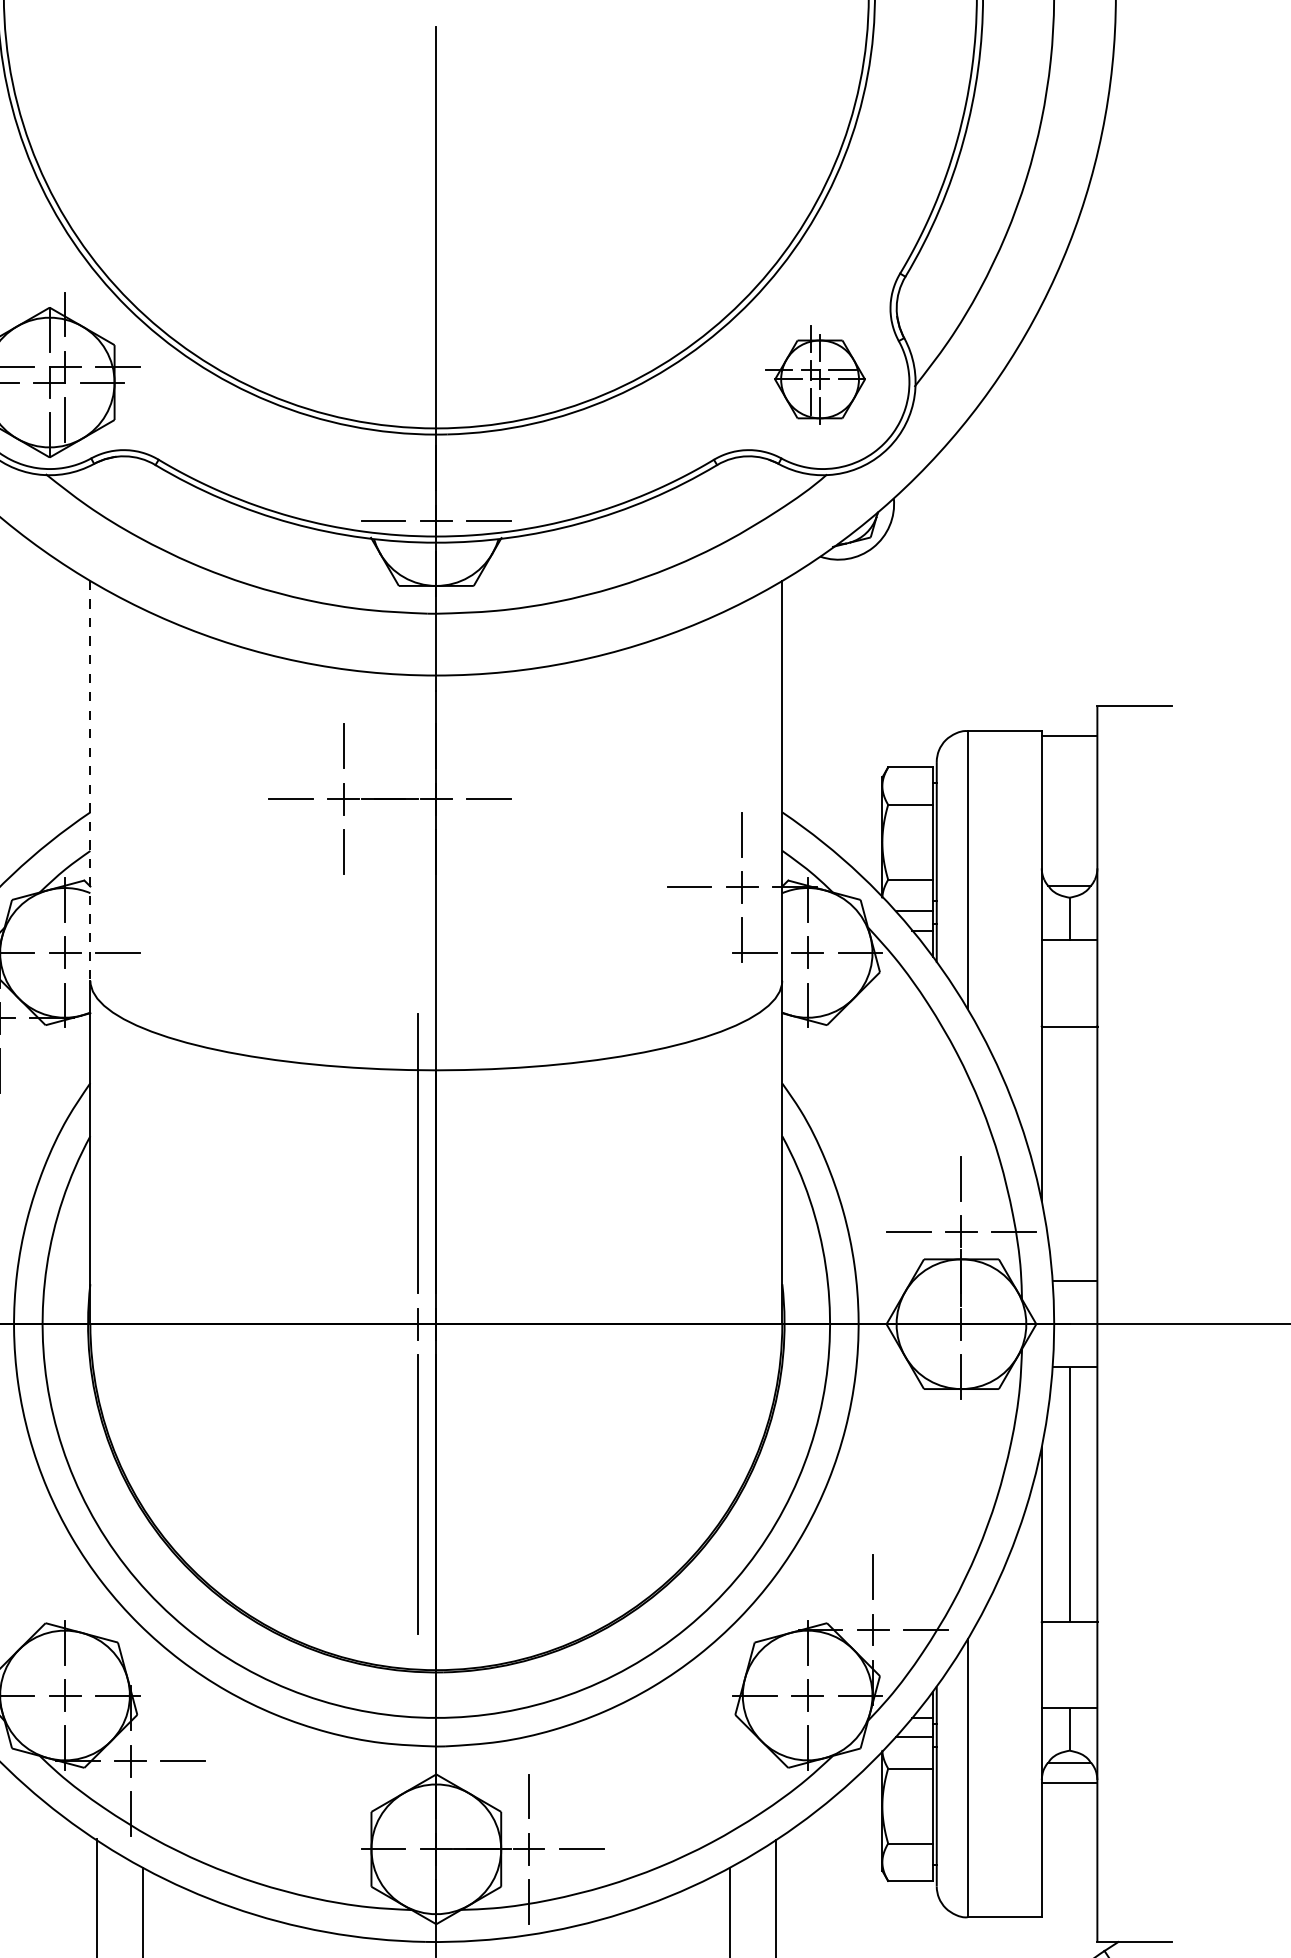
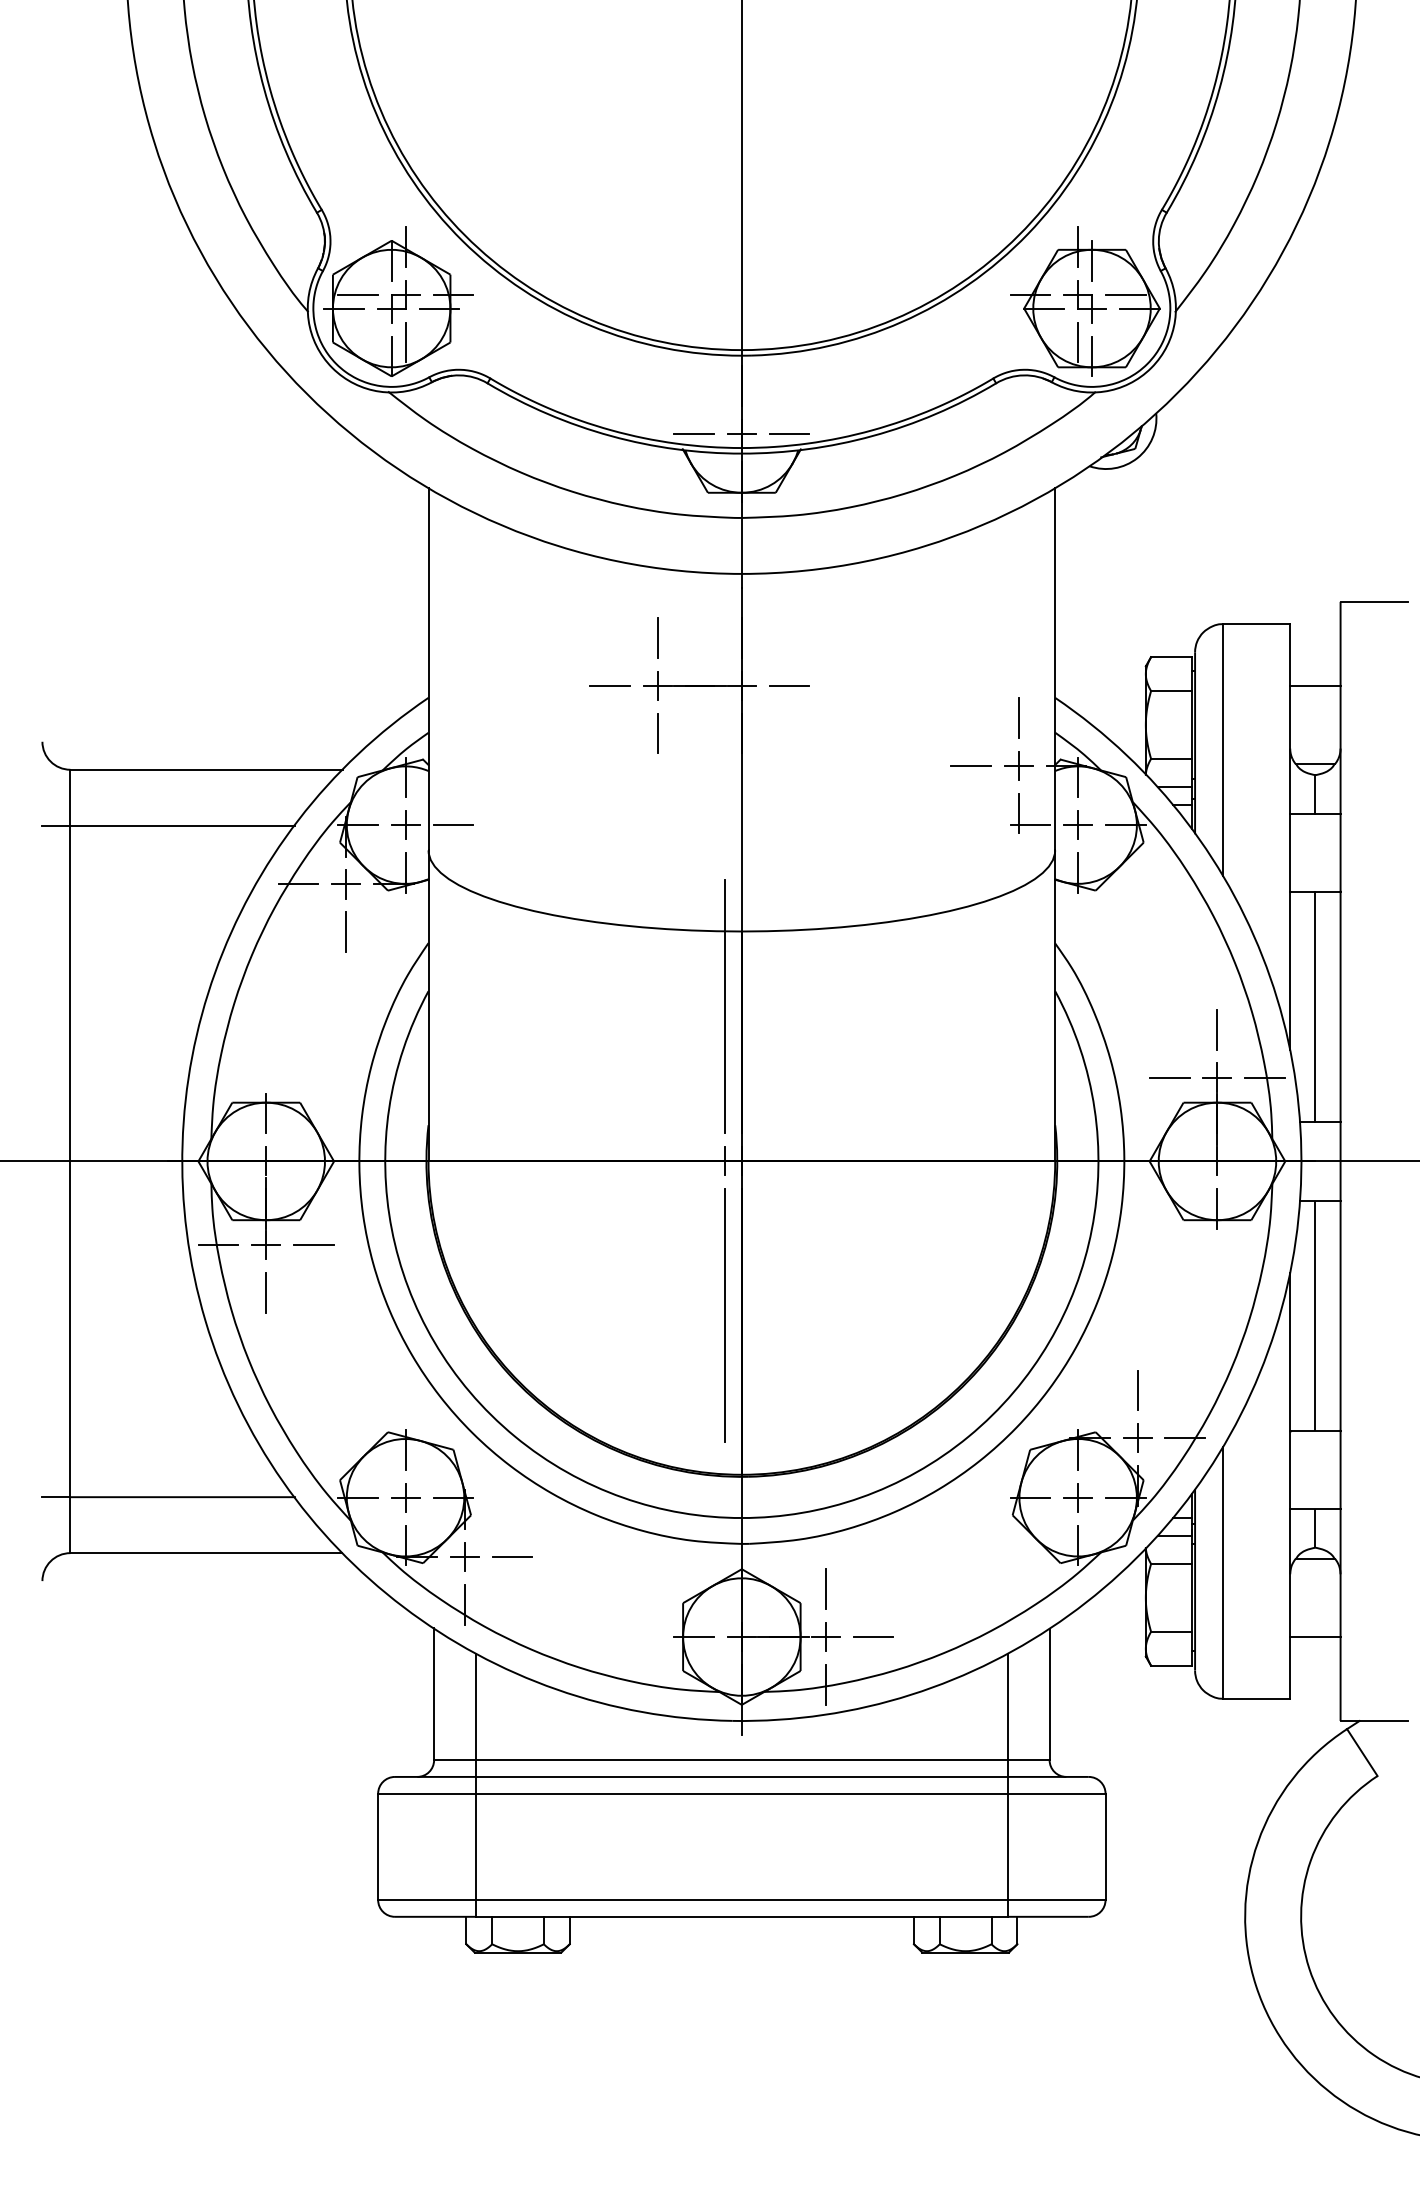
part: (815, 374) -> (1085, 301), size x1.67
line: (1069, 735) -> (1315, 685), moved
line: (90, 781) -> (428, 669), dashed -> solid
line: (1069, 1154) -> (1315, 1007), added
line: (1069, 1783) -> (1315, 1637), moved

